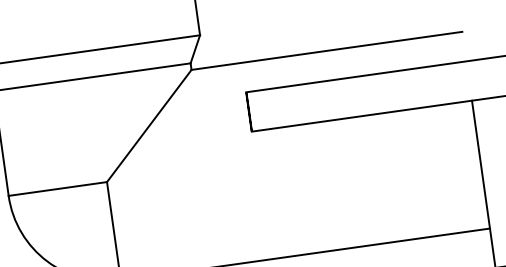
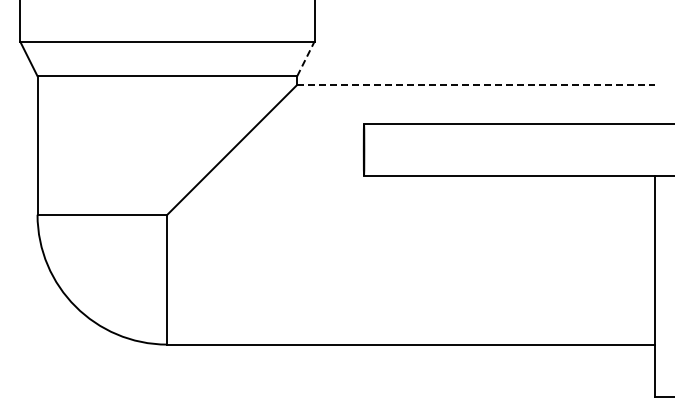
line: (195, 48) -> (306, 58), solid -> dashed
line: (326, 50) -> (475, 84), solid -> dashed

